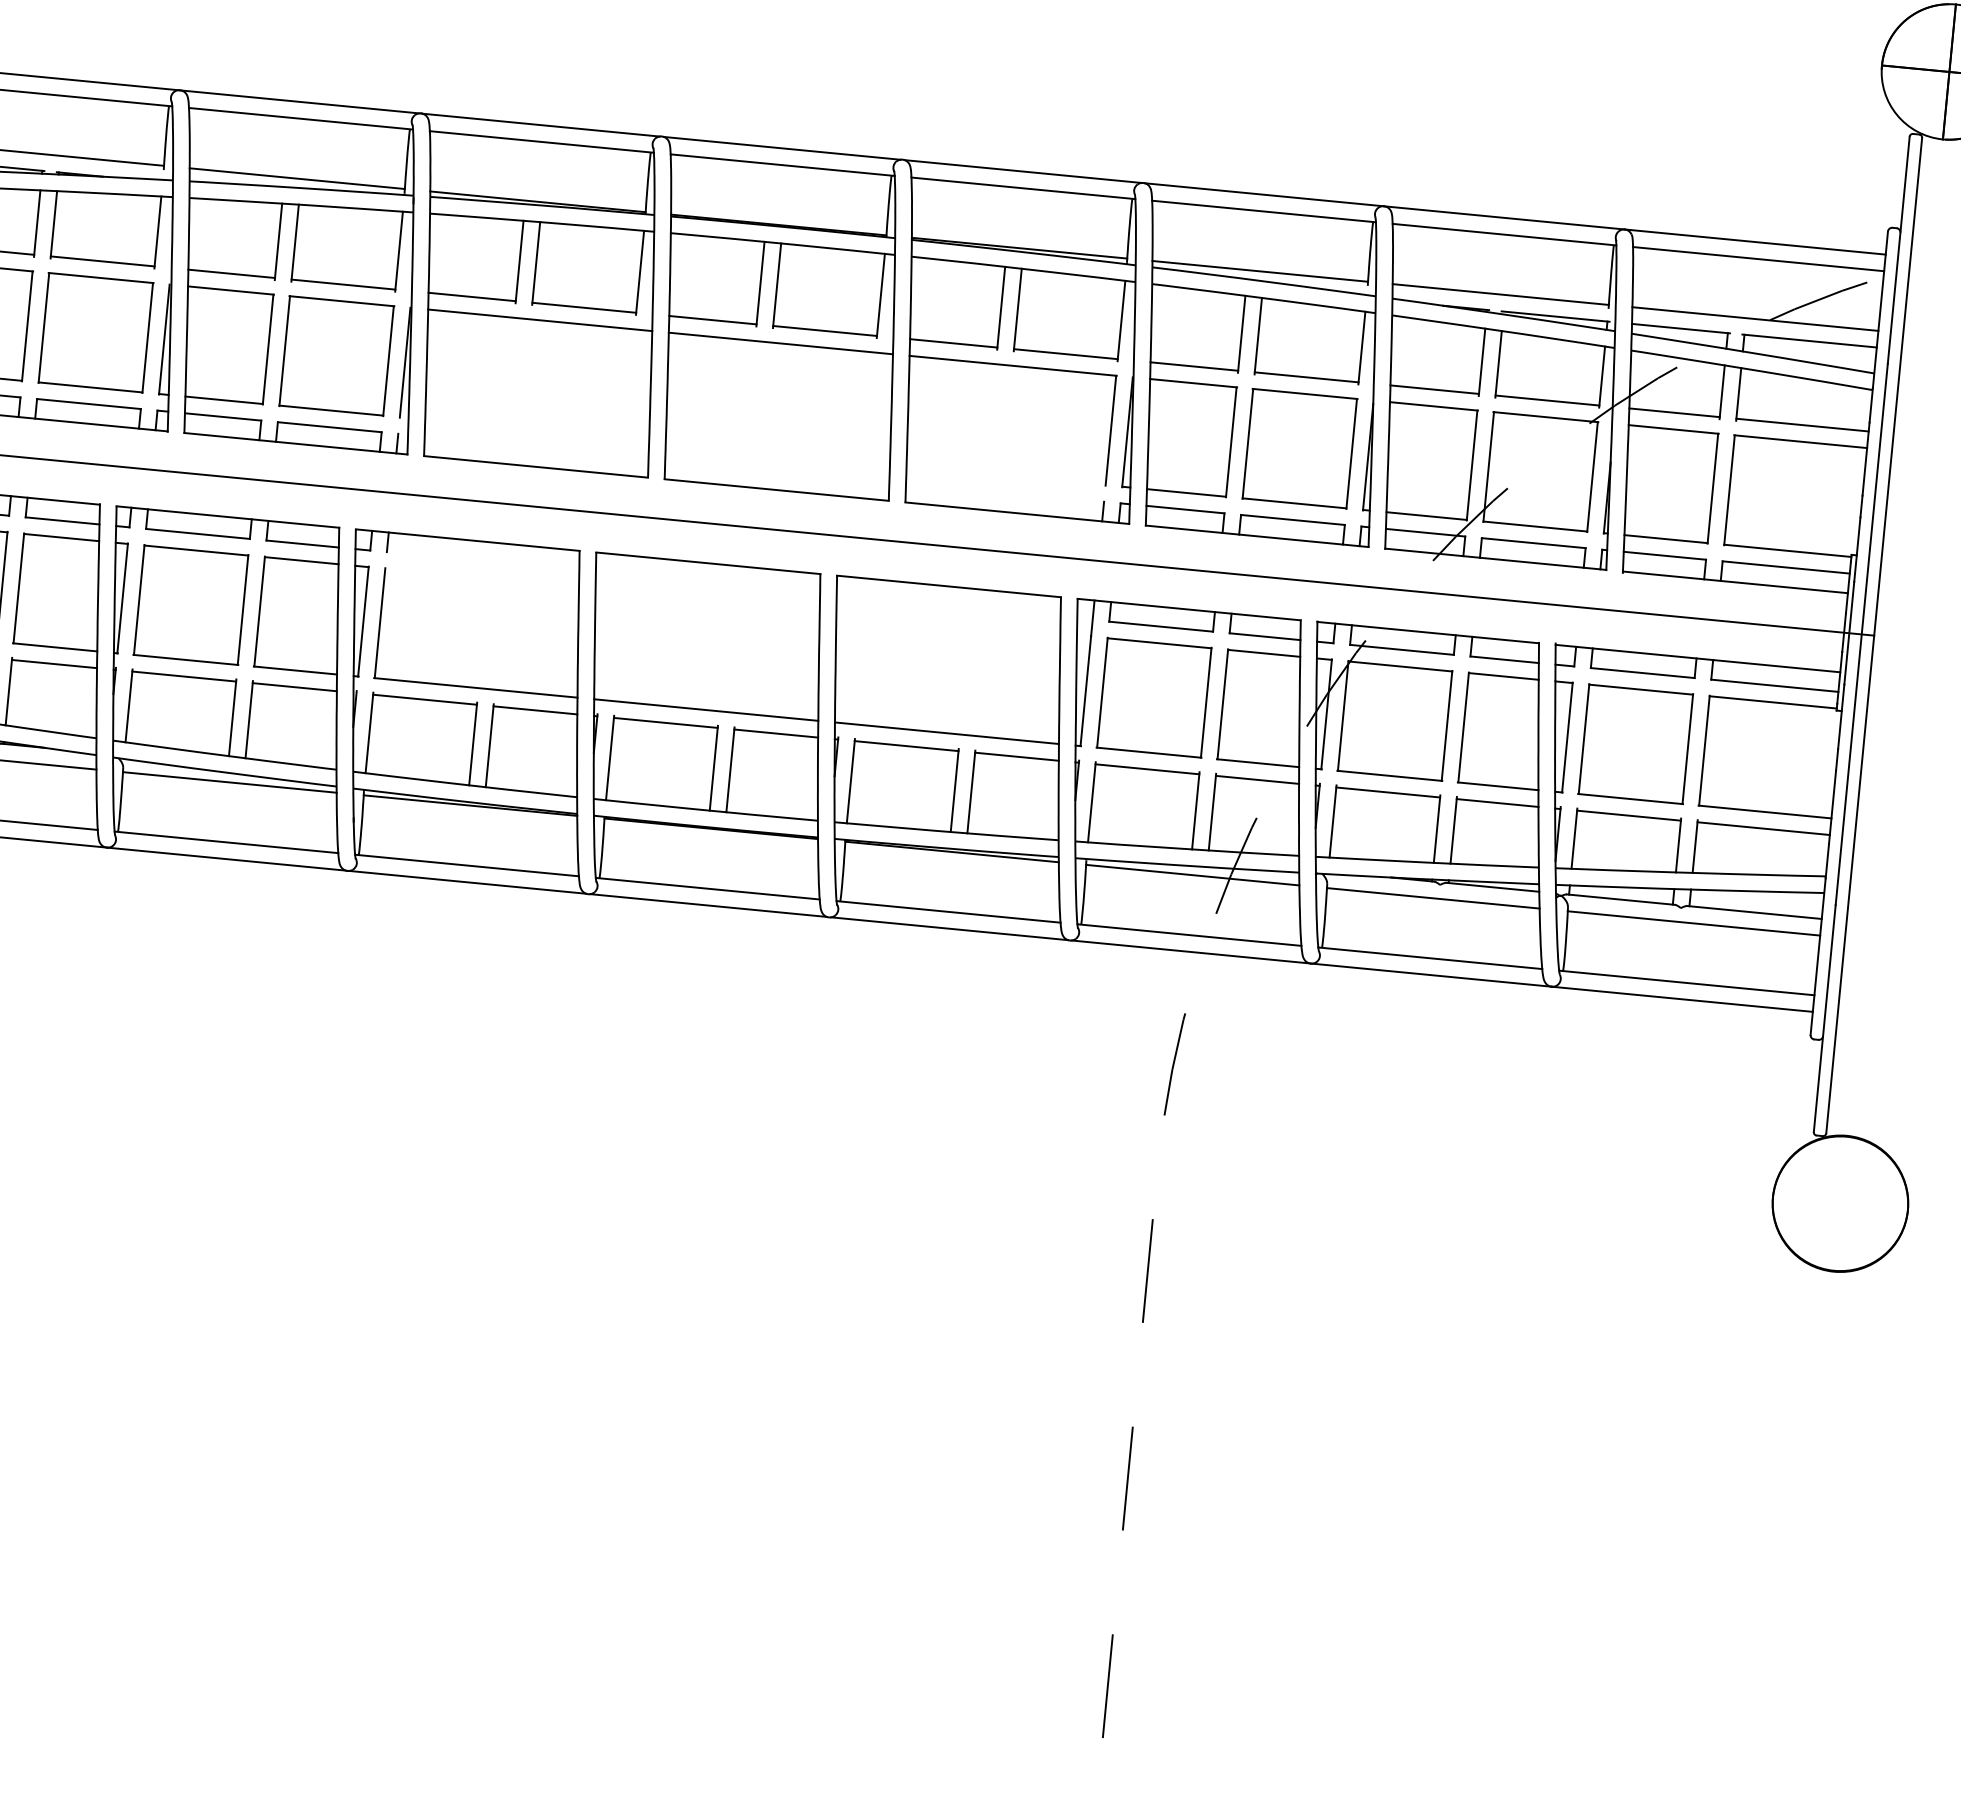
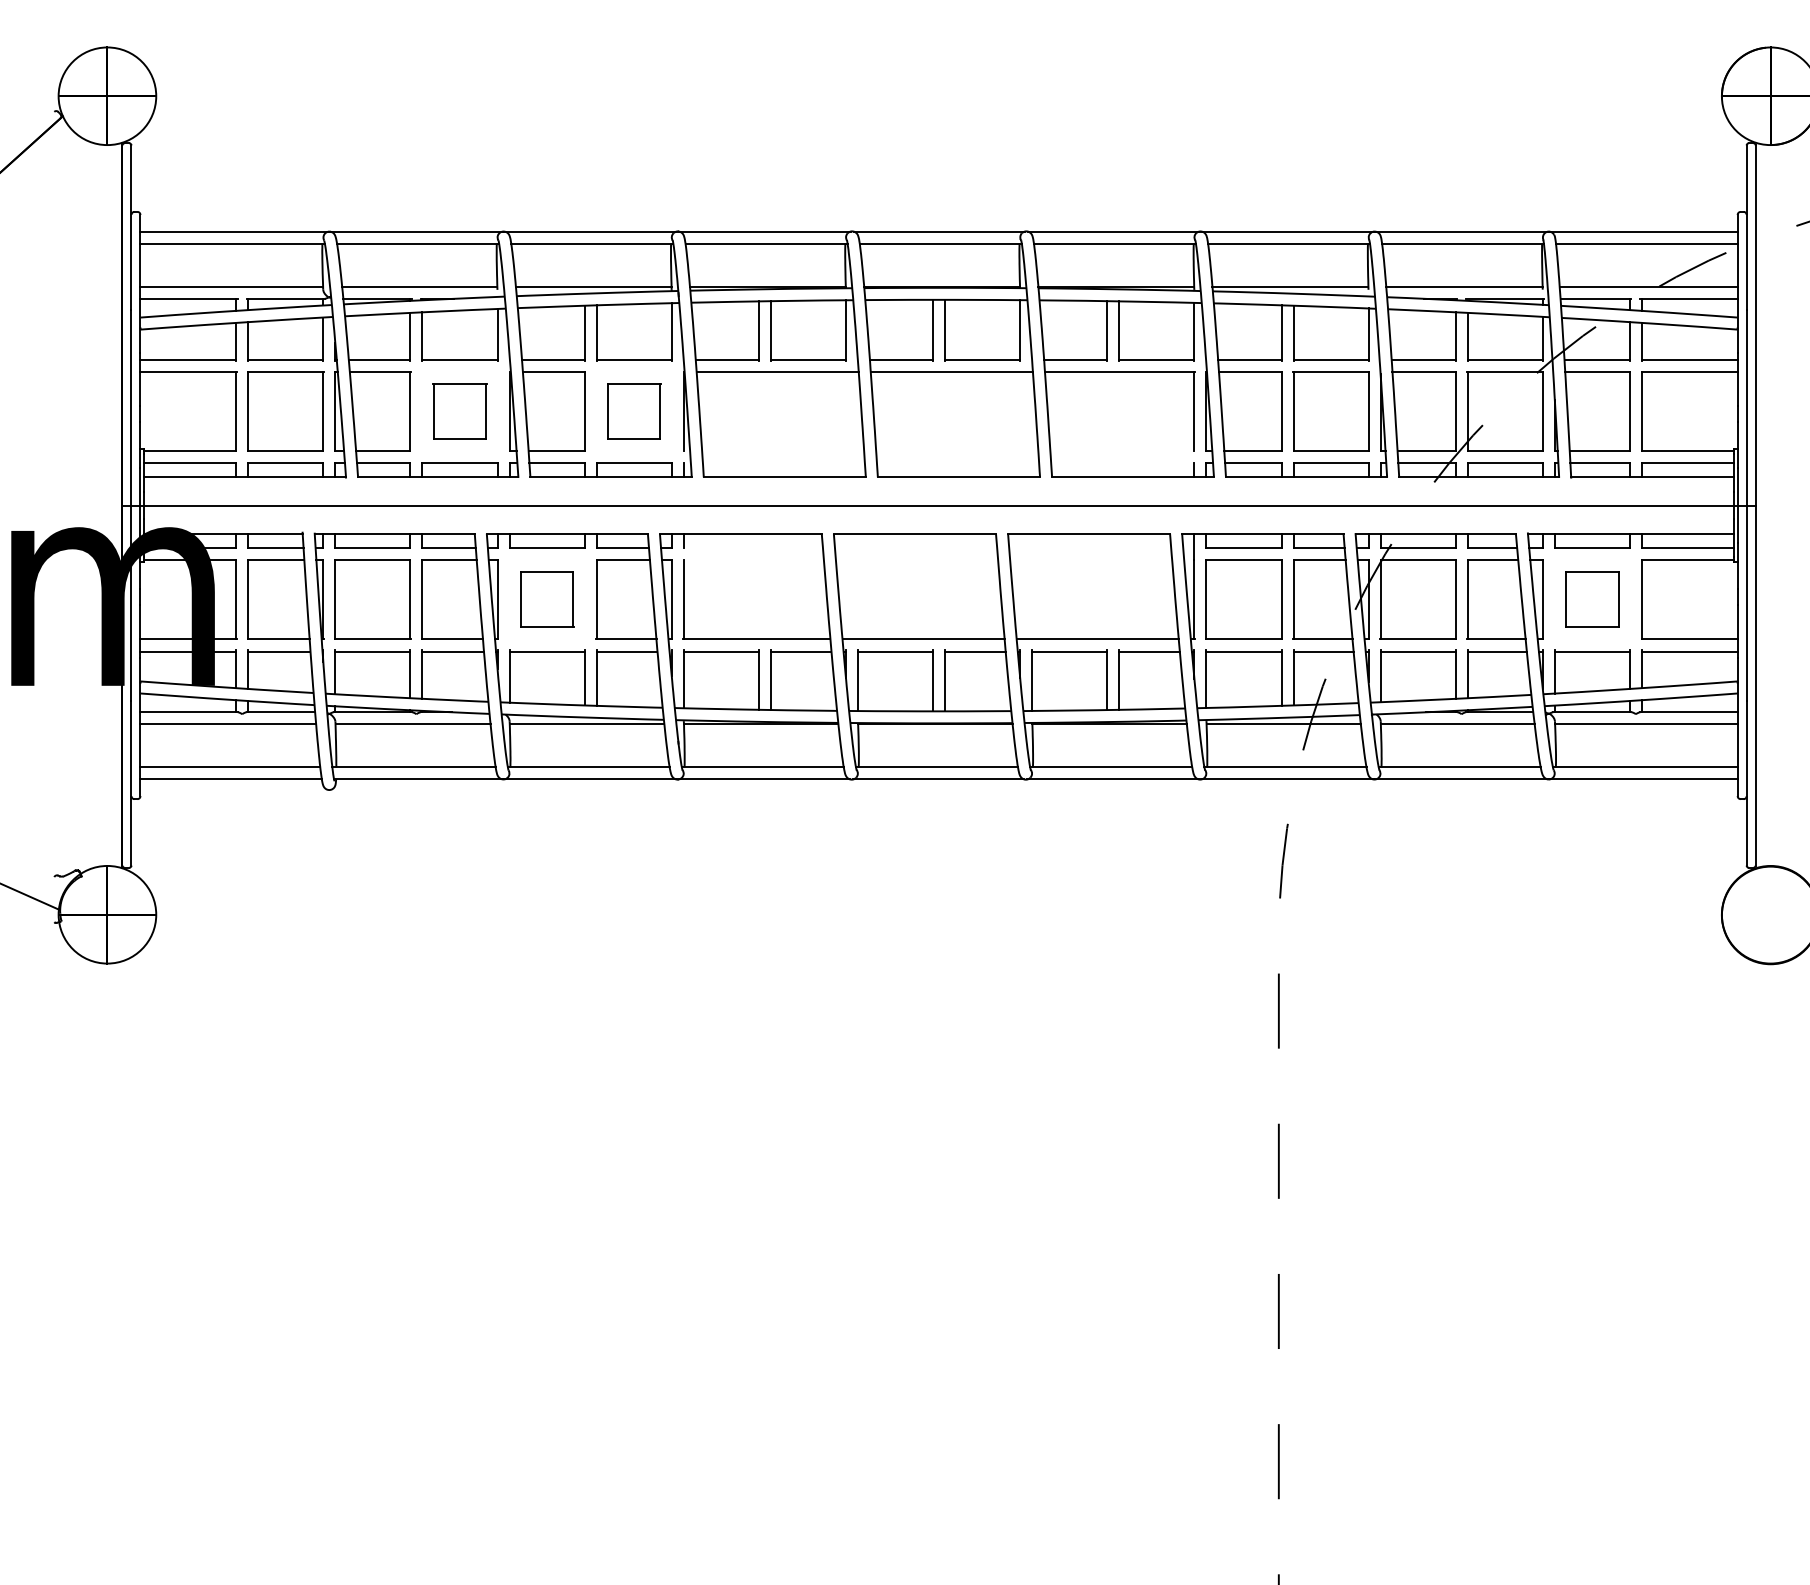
part: (95, 333) -> (459, 411), size x0.7
part: (335, 356) -> (633, 411), size x0.7
part: (190, 604) -> (546, 599), size x0.7
part: (1634, 743) -> (1591, 599), size x0.7

